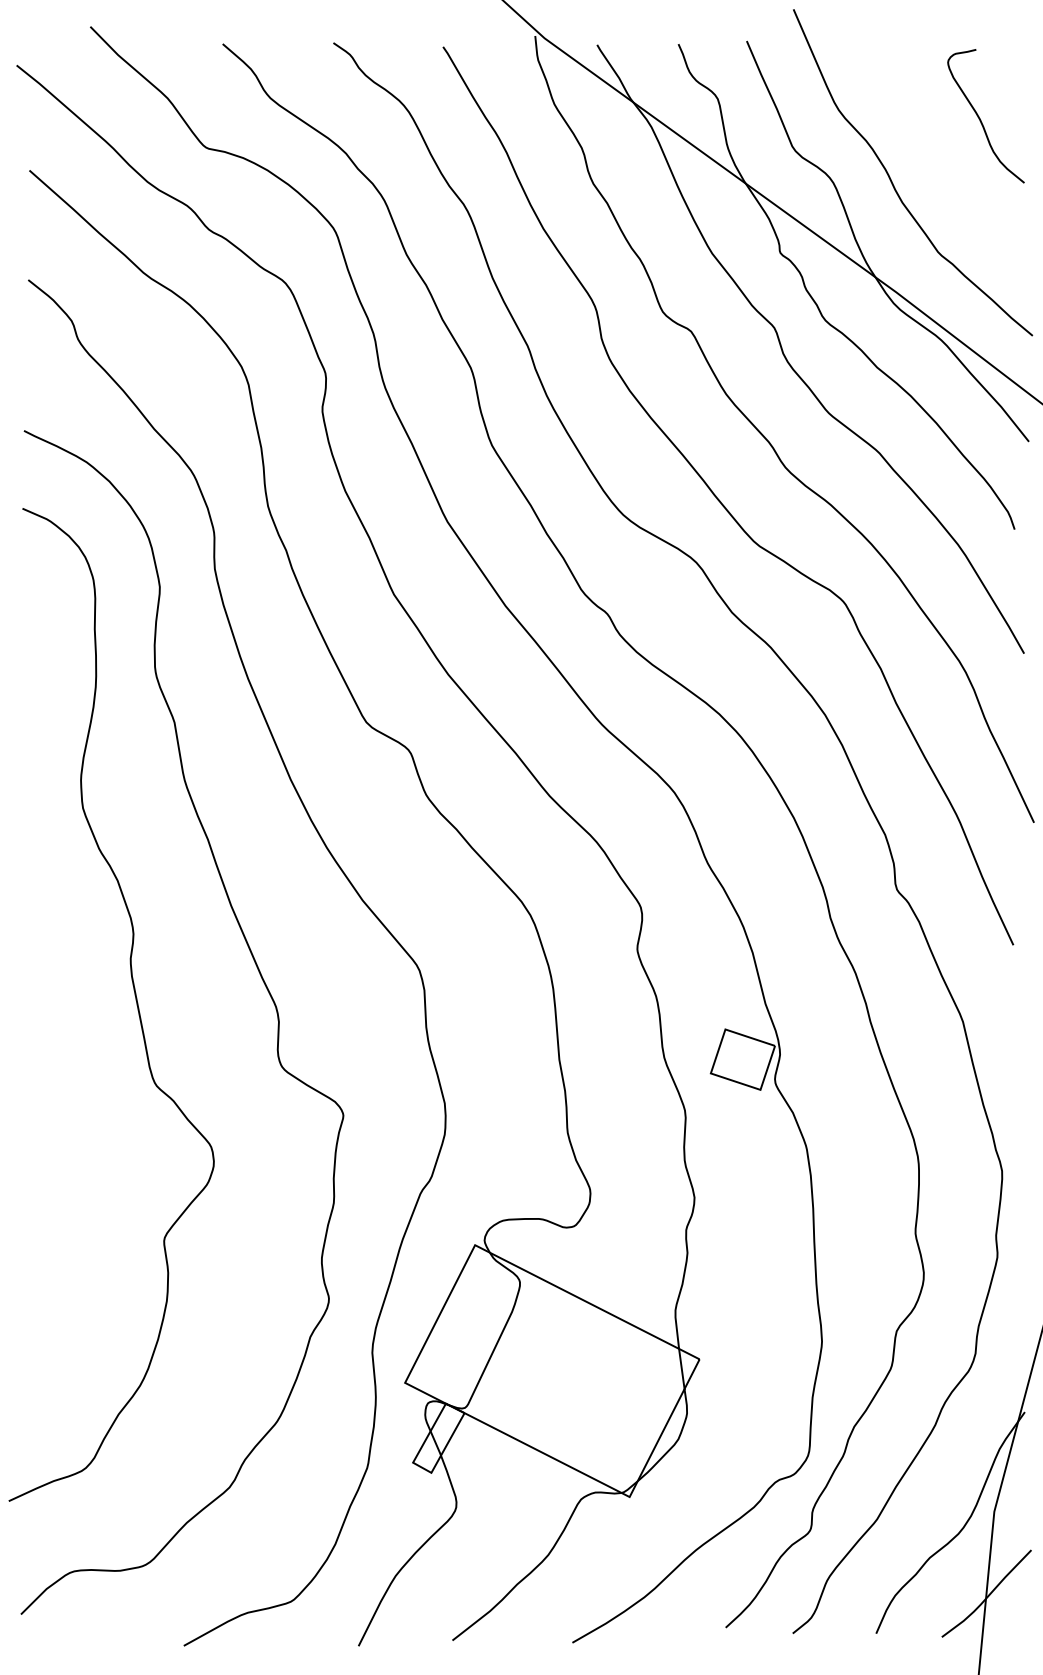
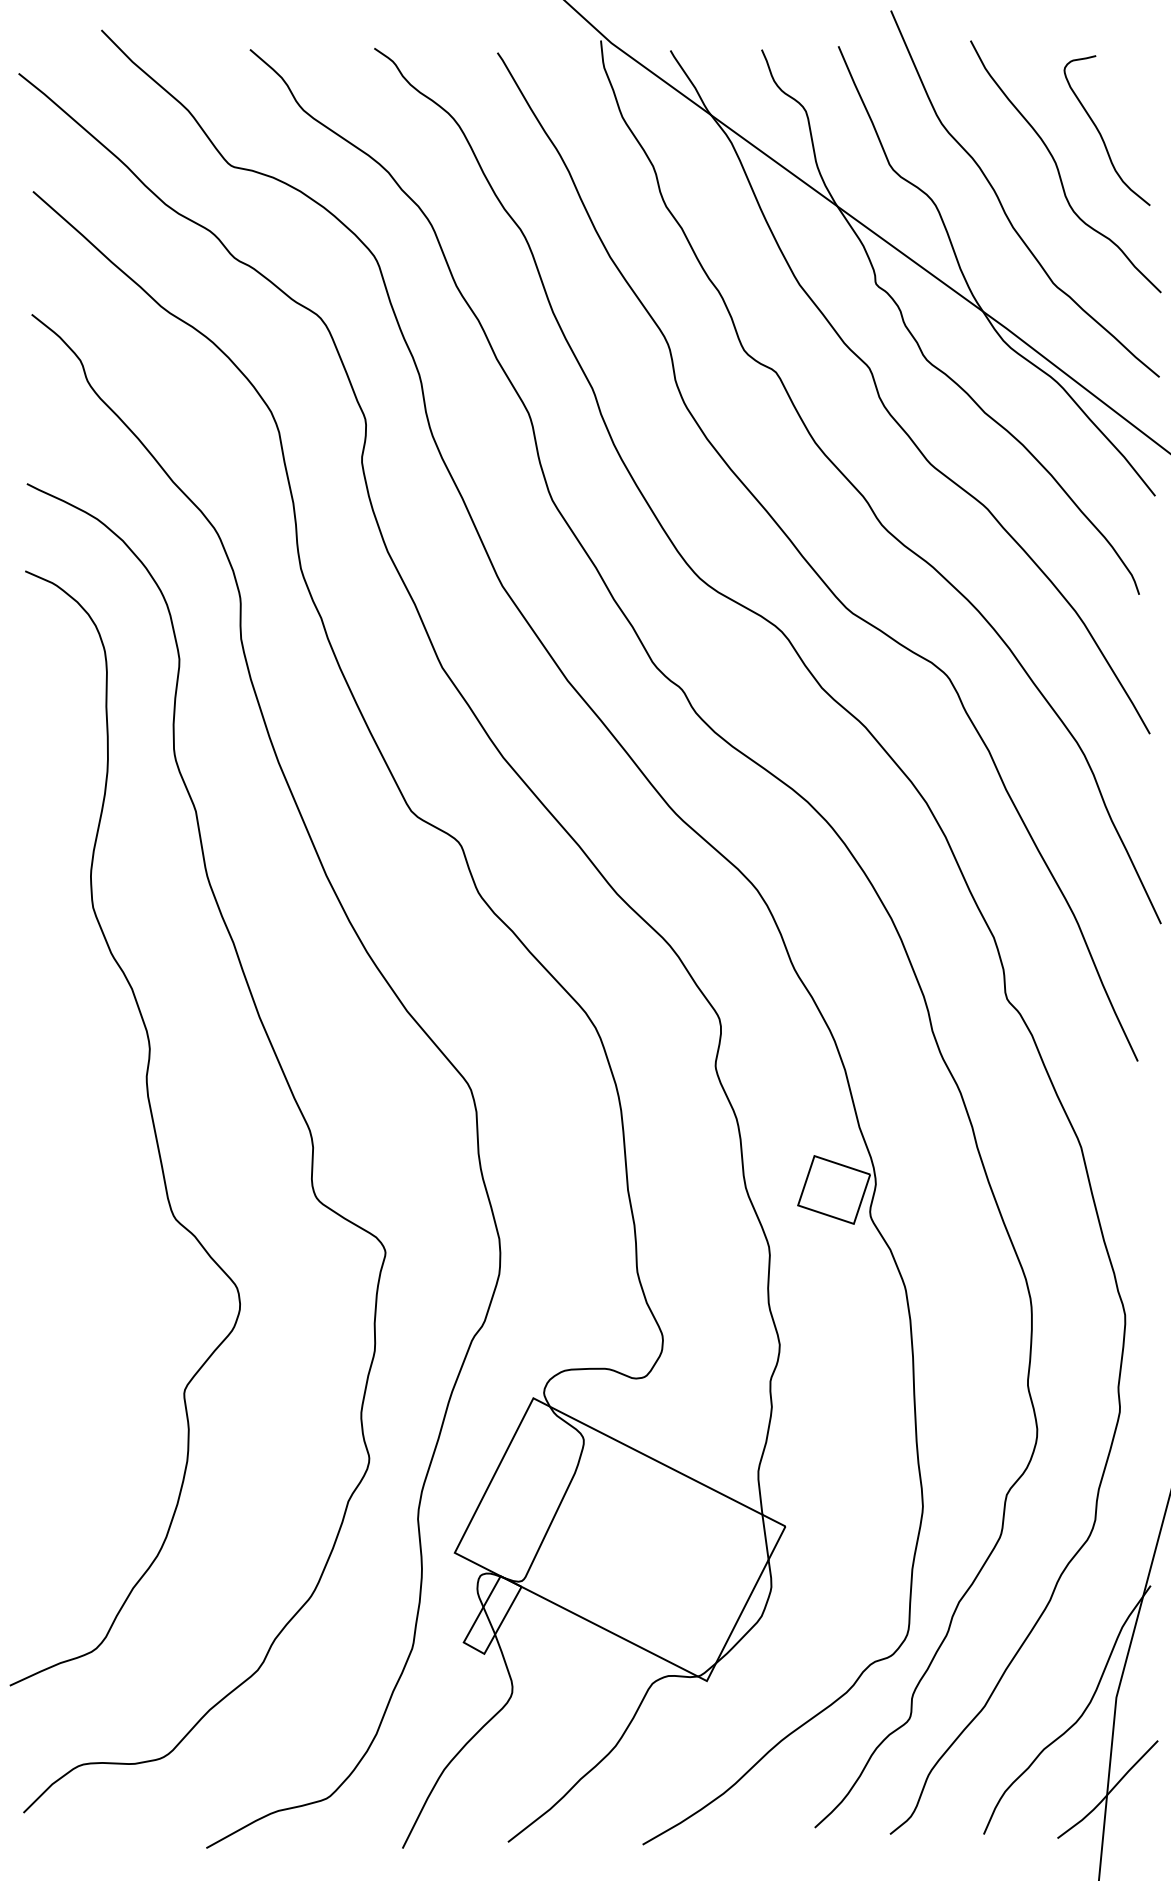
curve: (942, 149) -> (1058, 167), added

